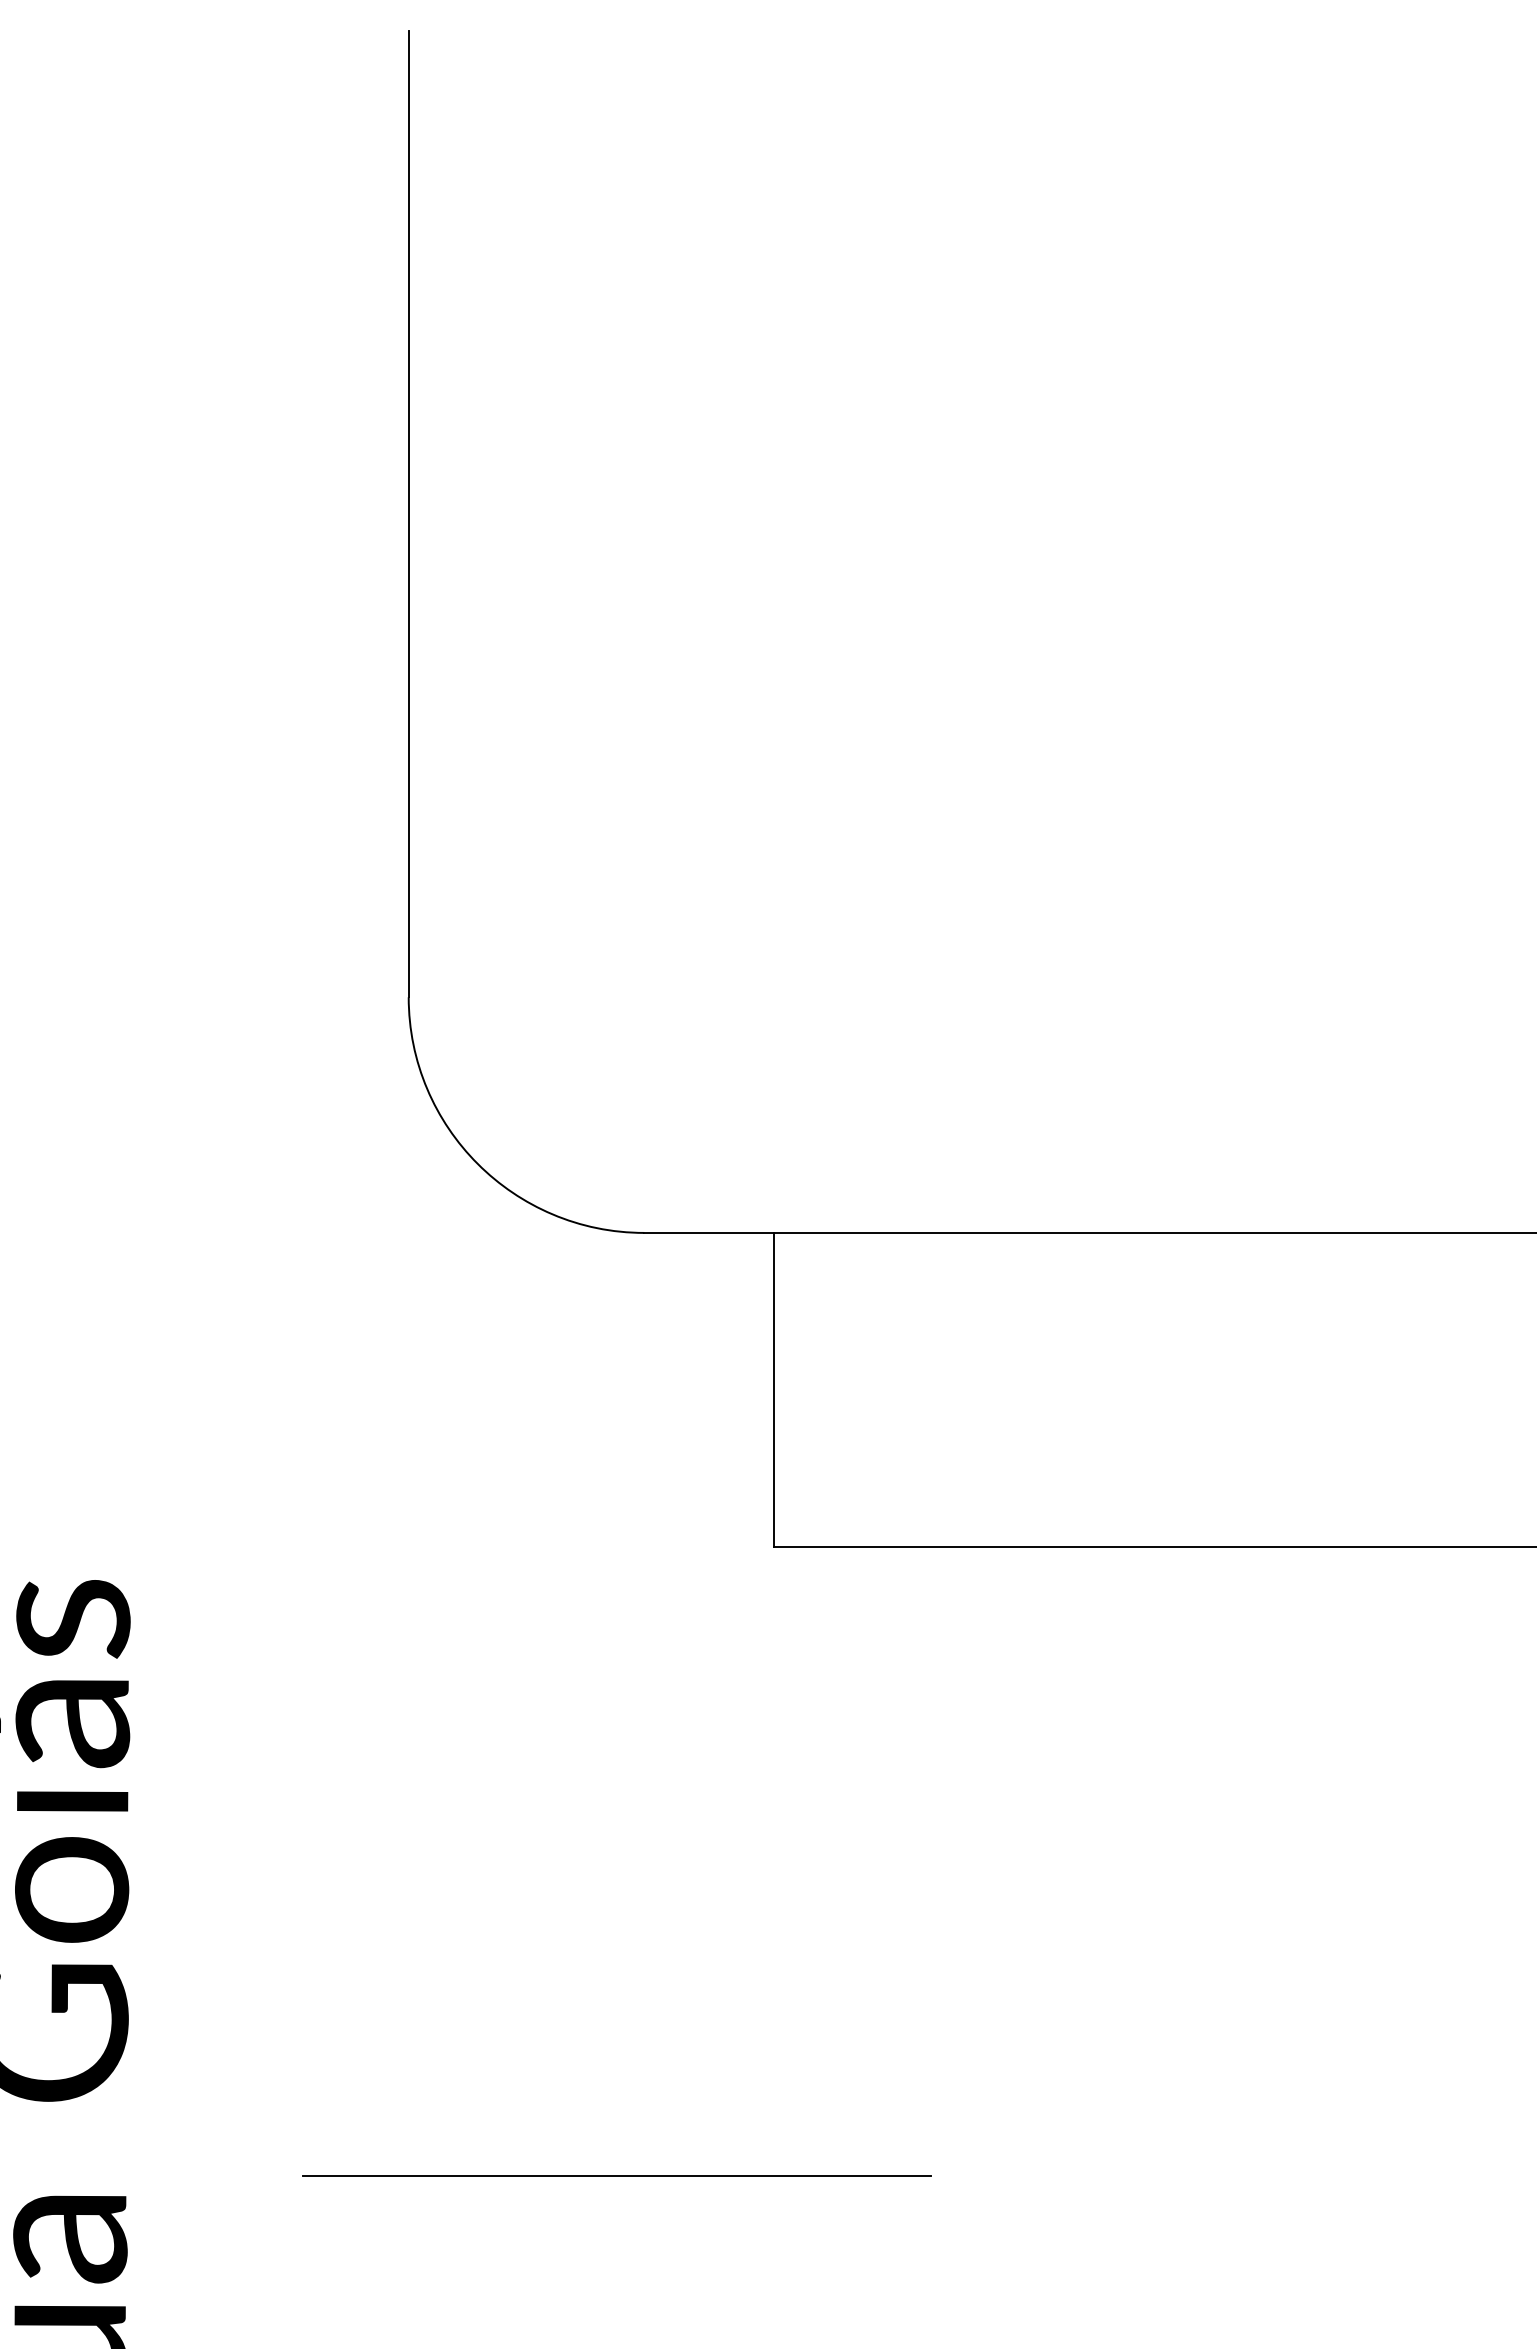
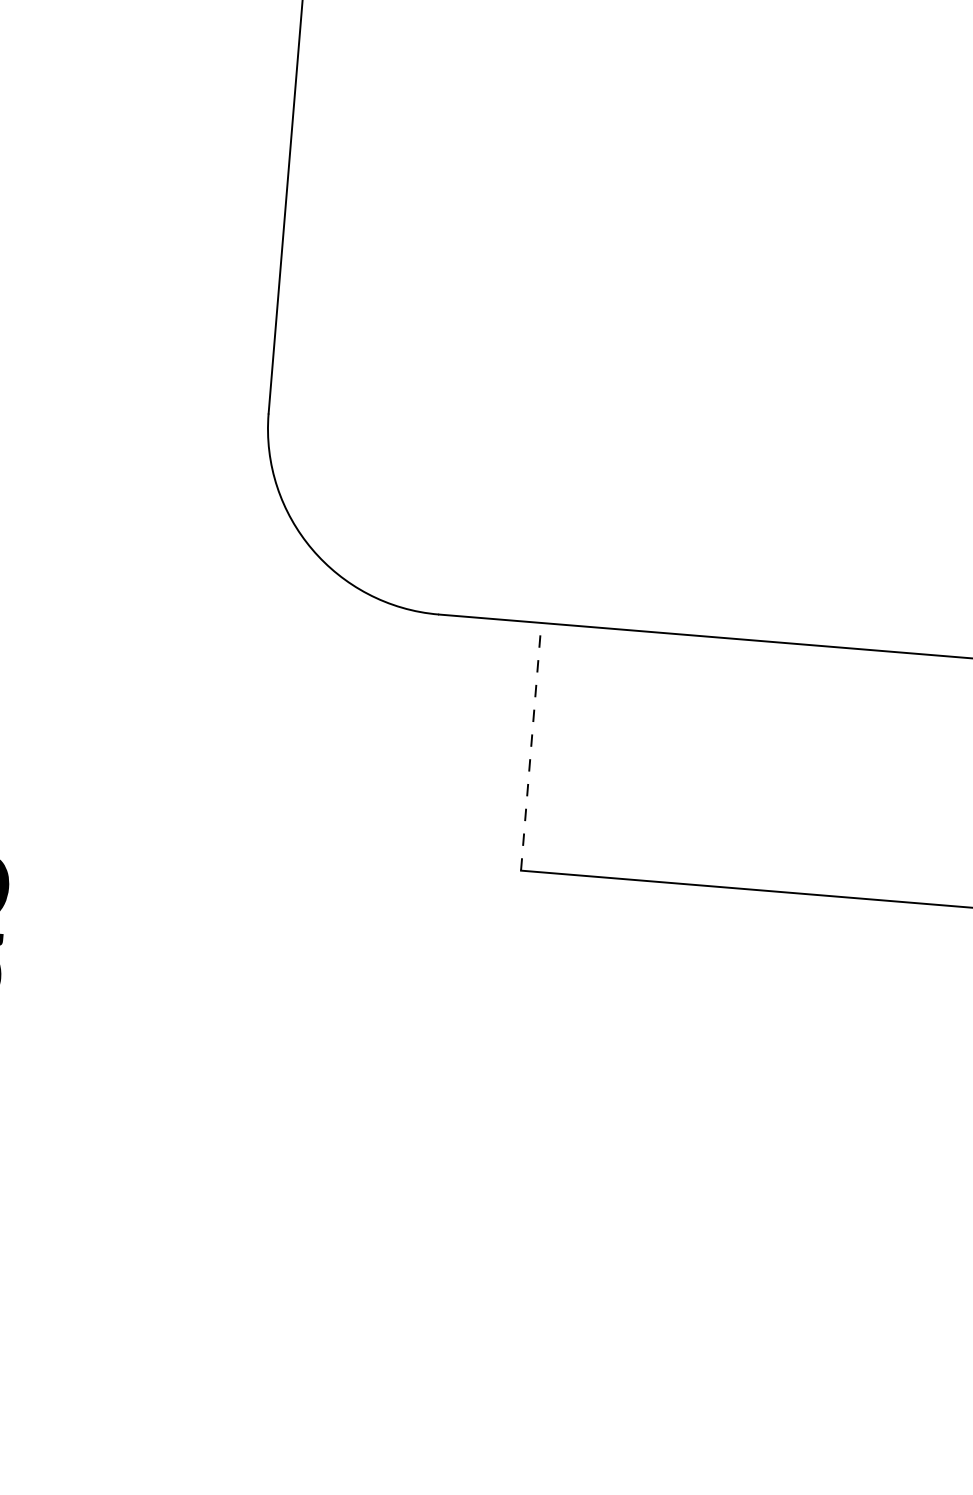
line: (774, 1389) -> (531, 746), solid -> dashed
line: (616, 2175) -> (356, 1355), removed

